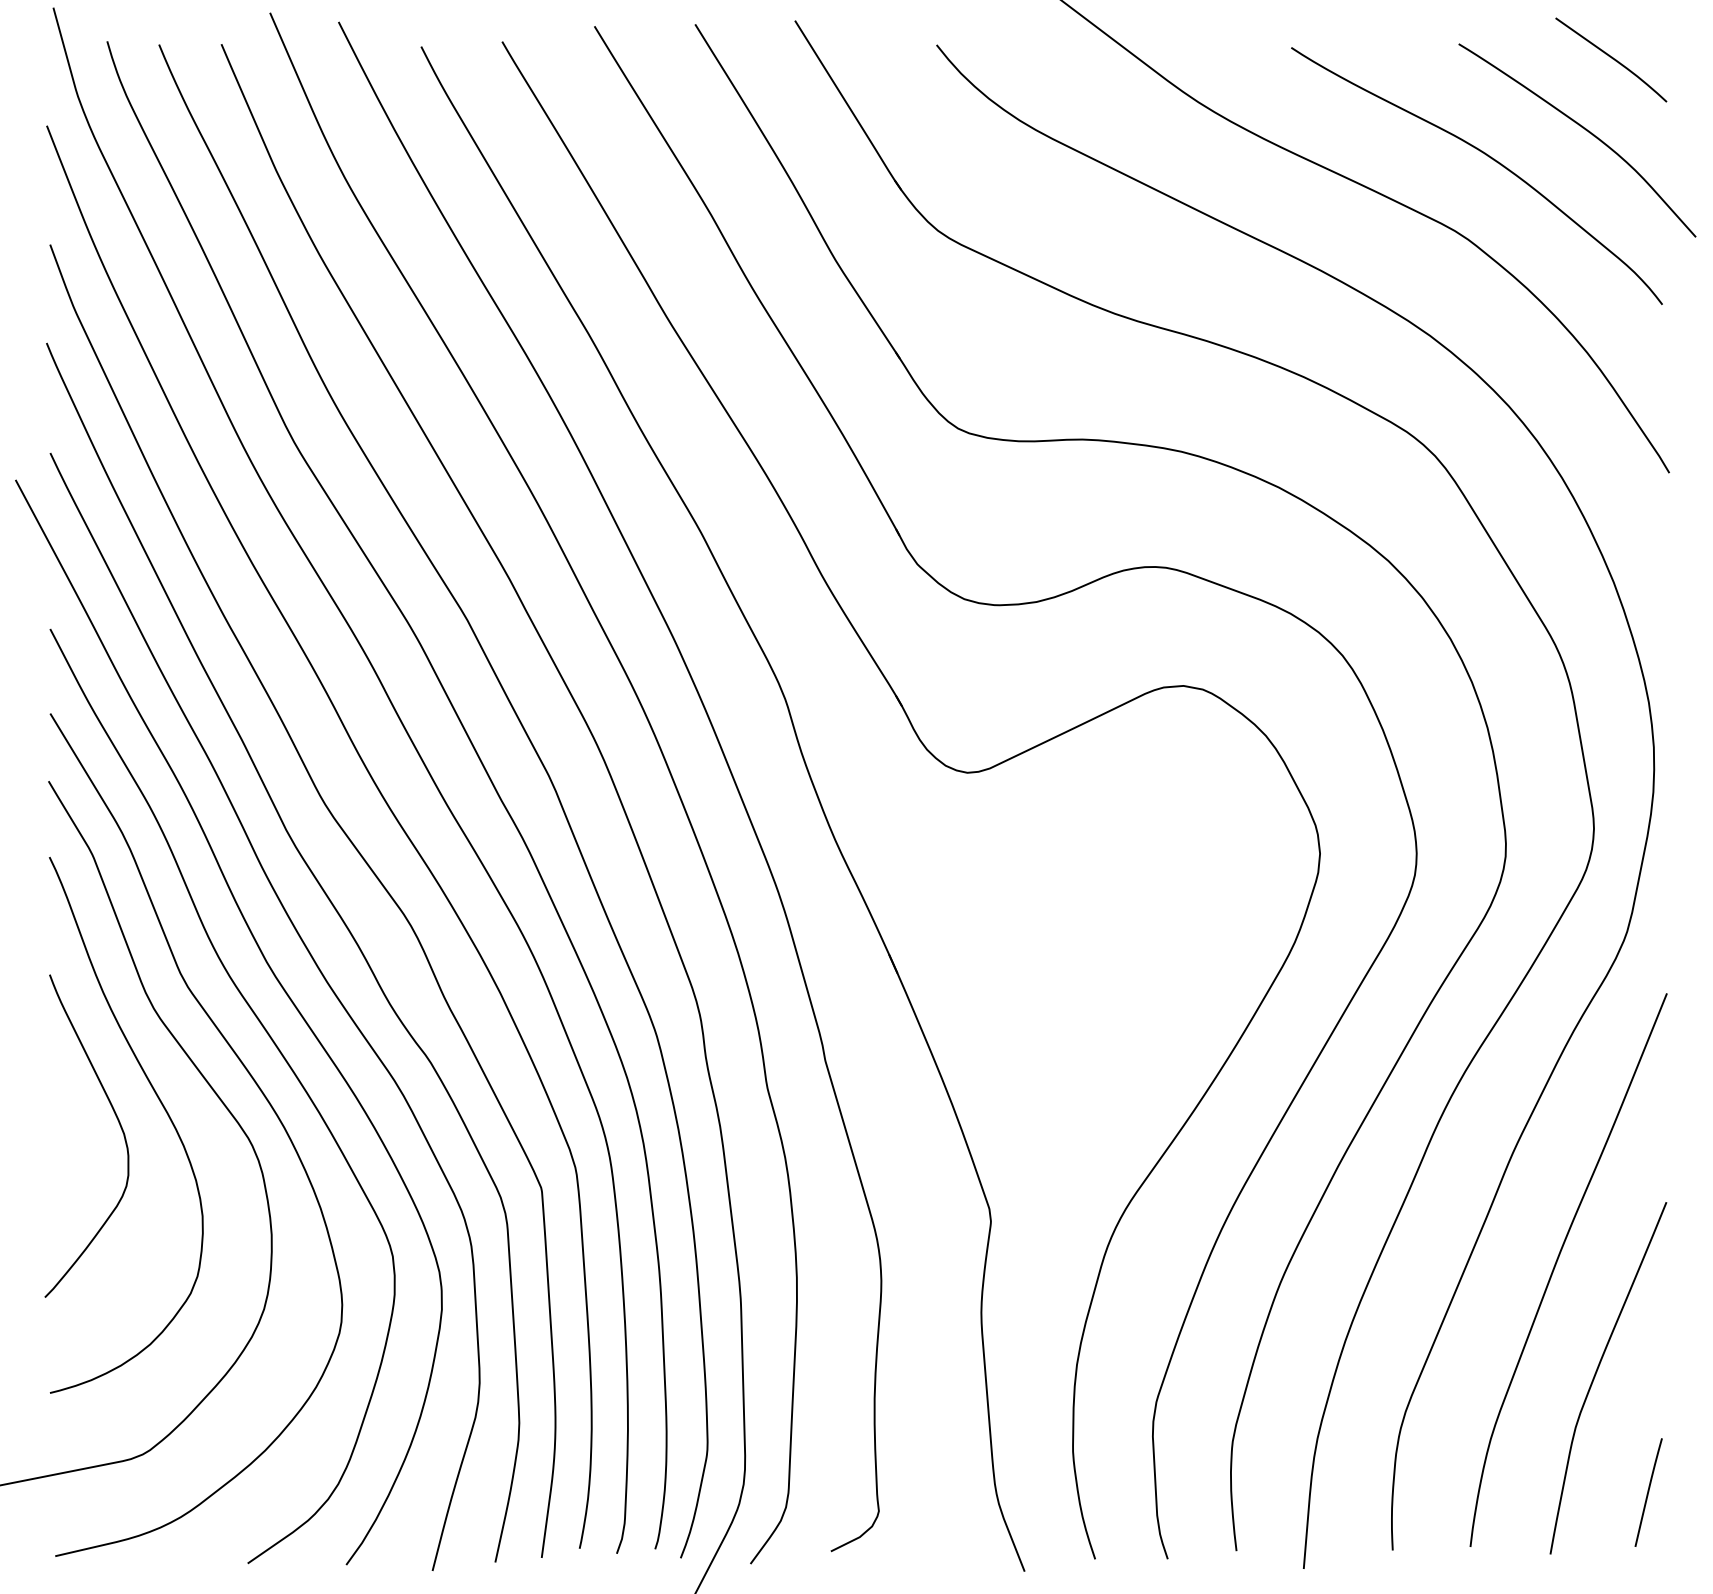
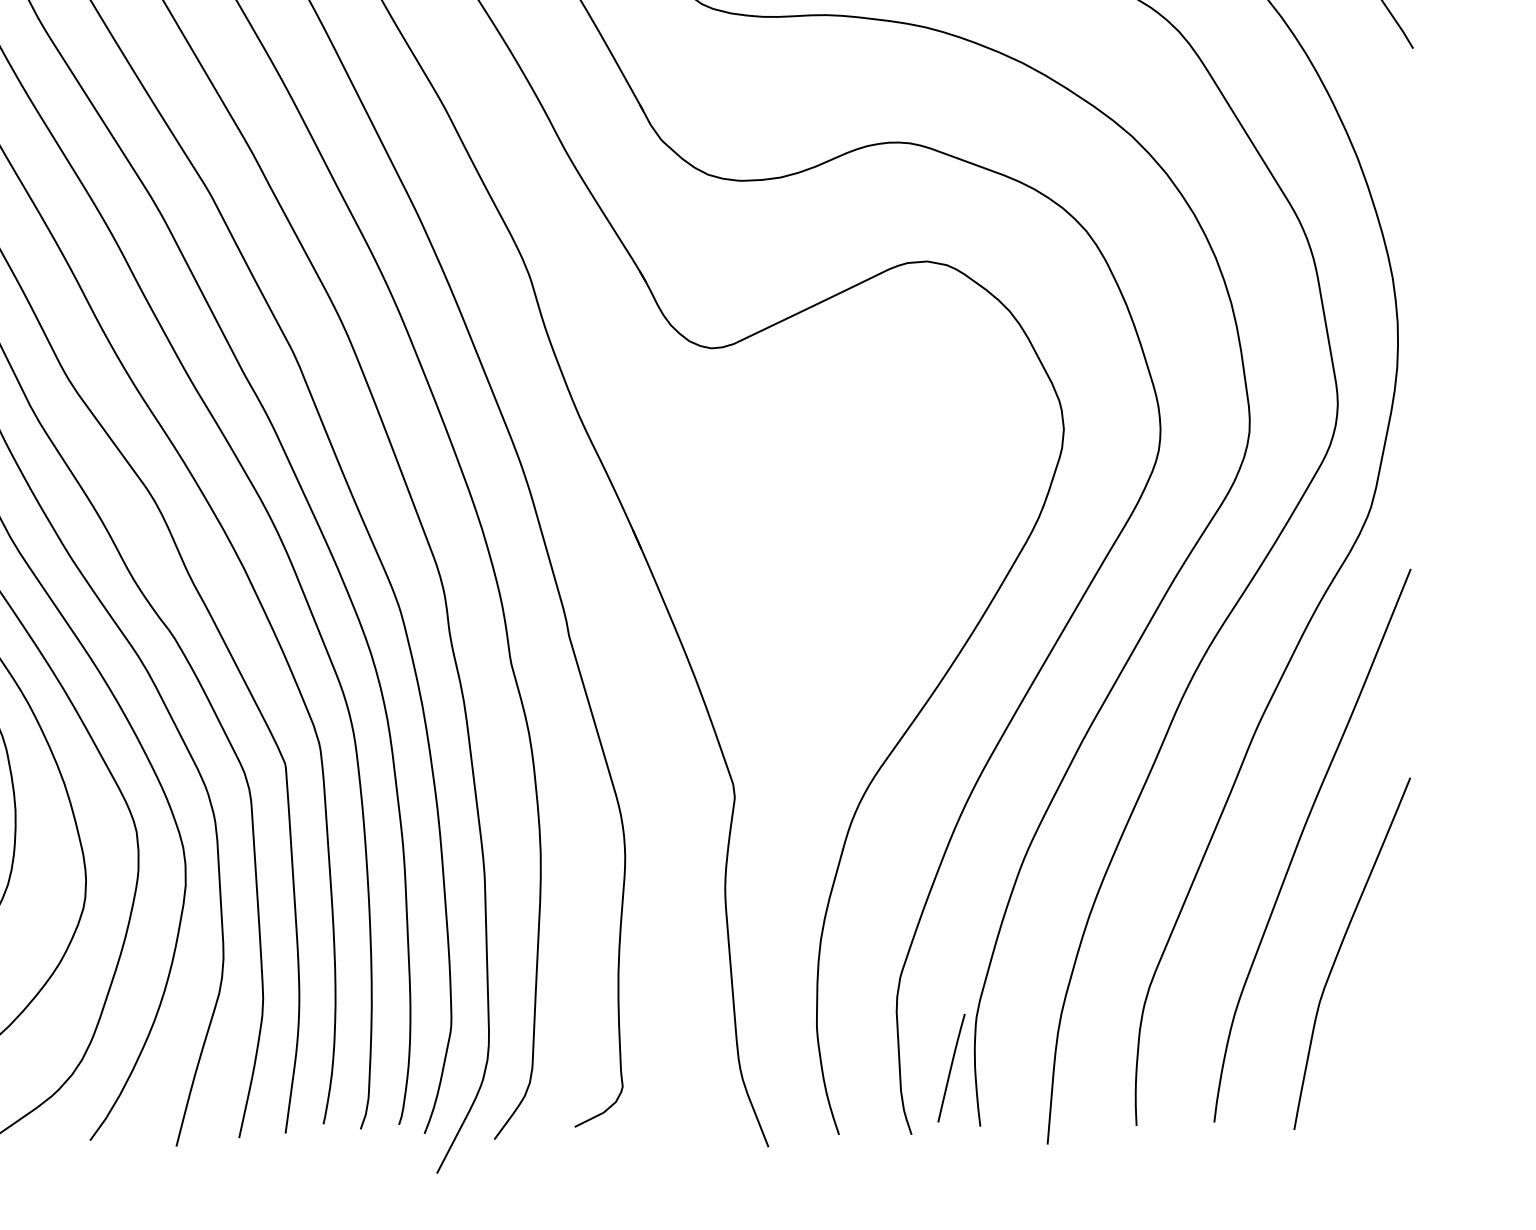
line: (1648, 1492) -> (951, 1068), moved

